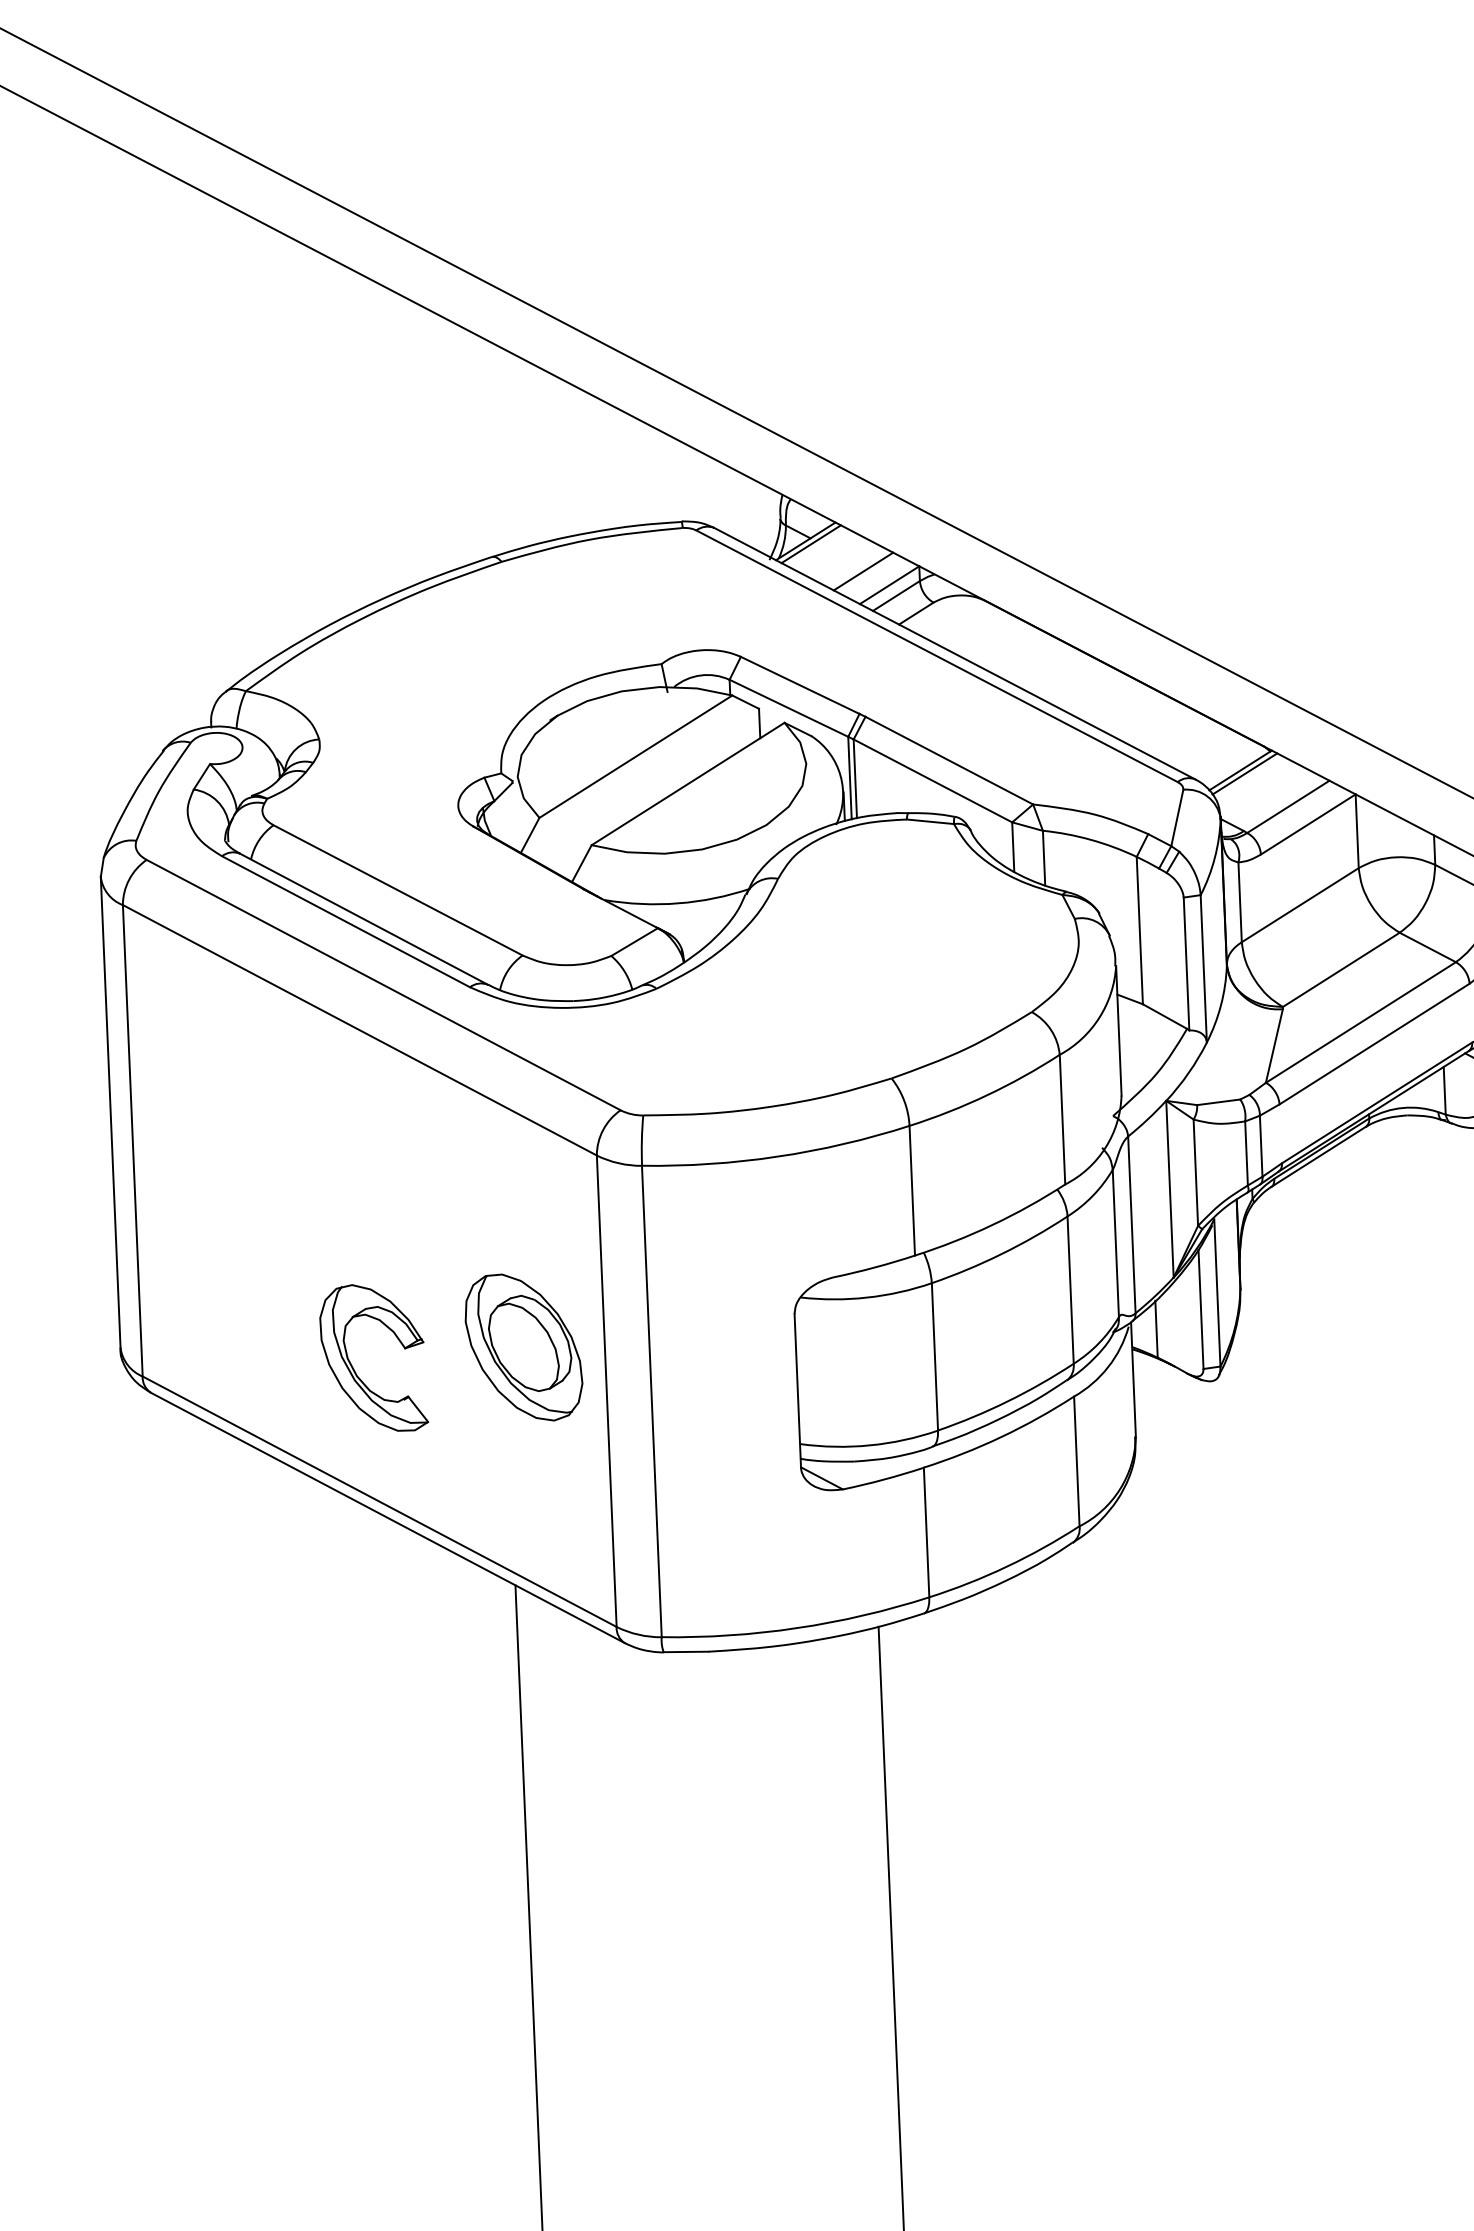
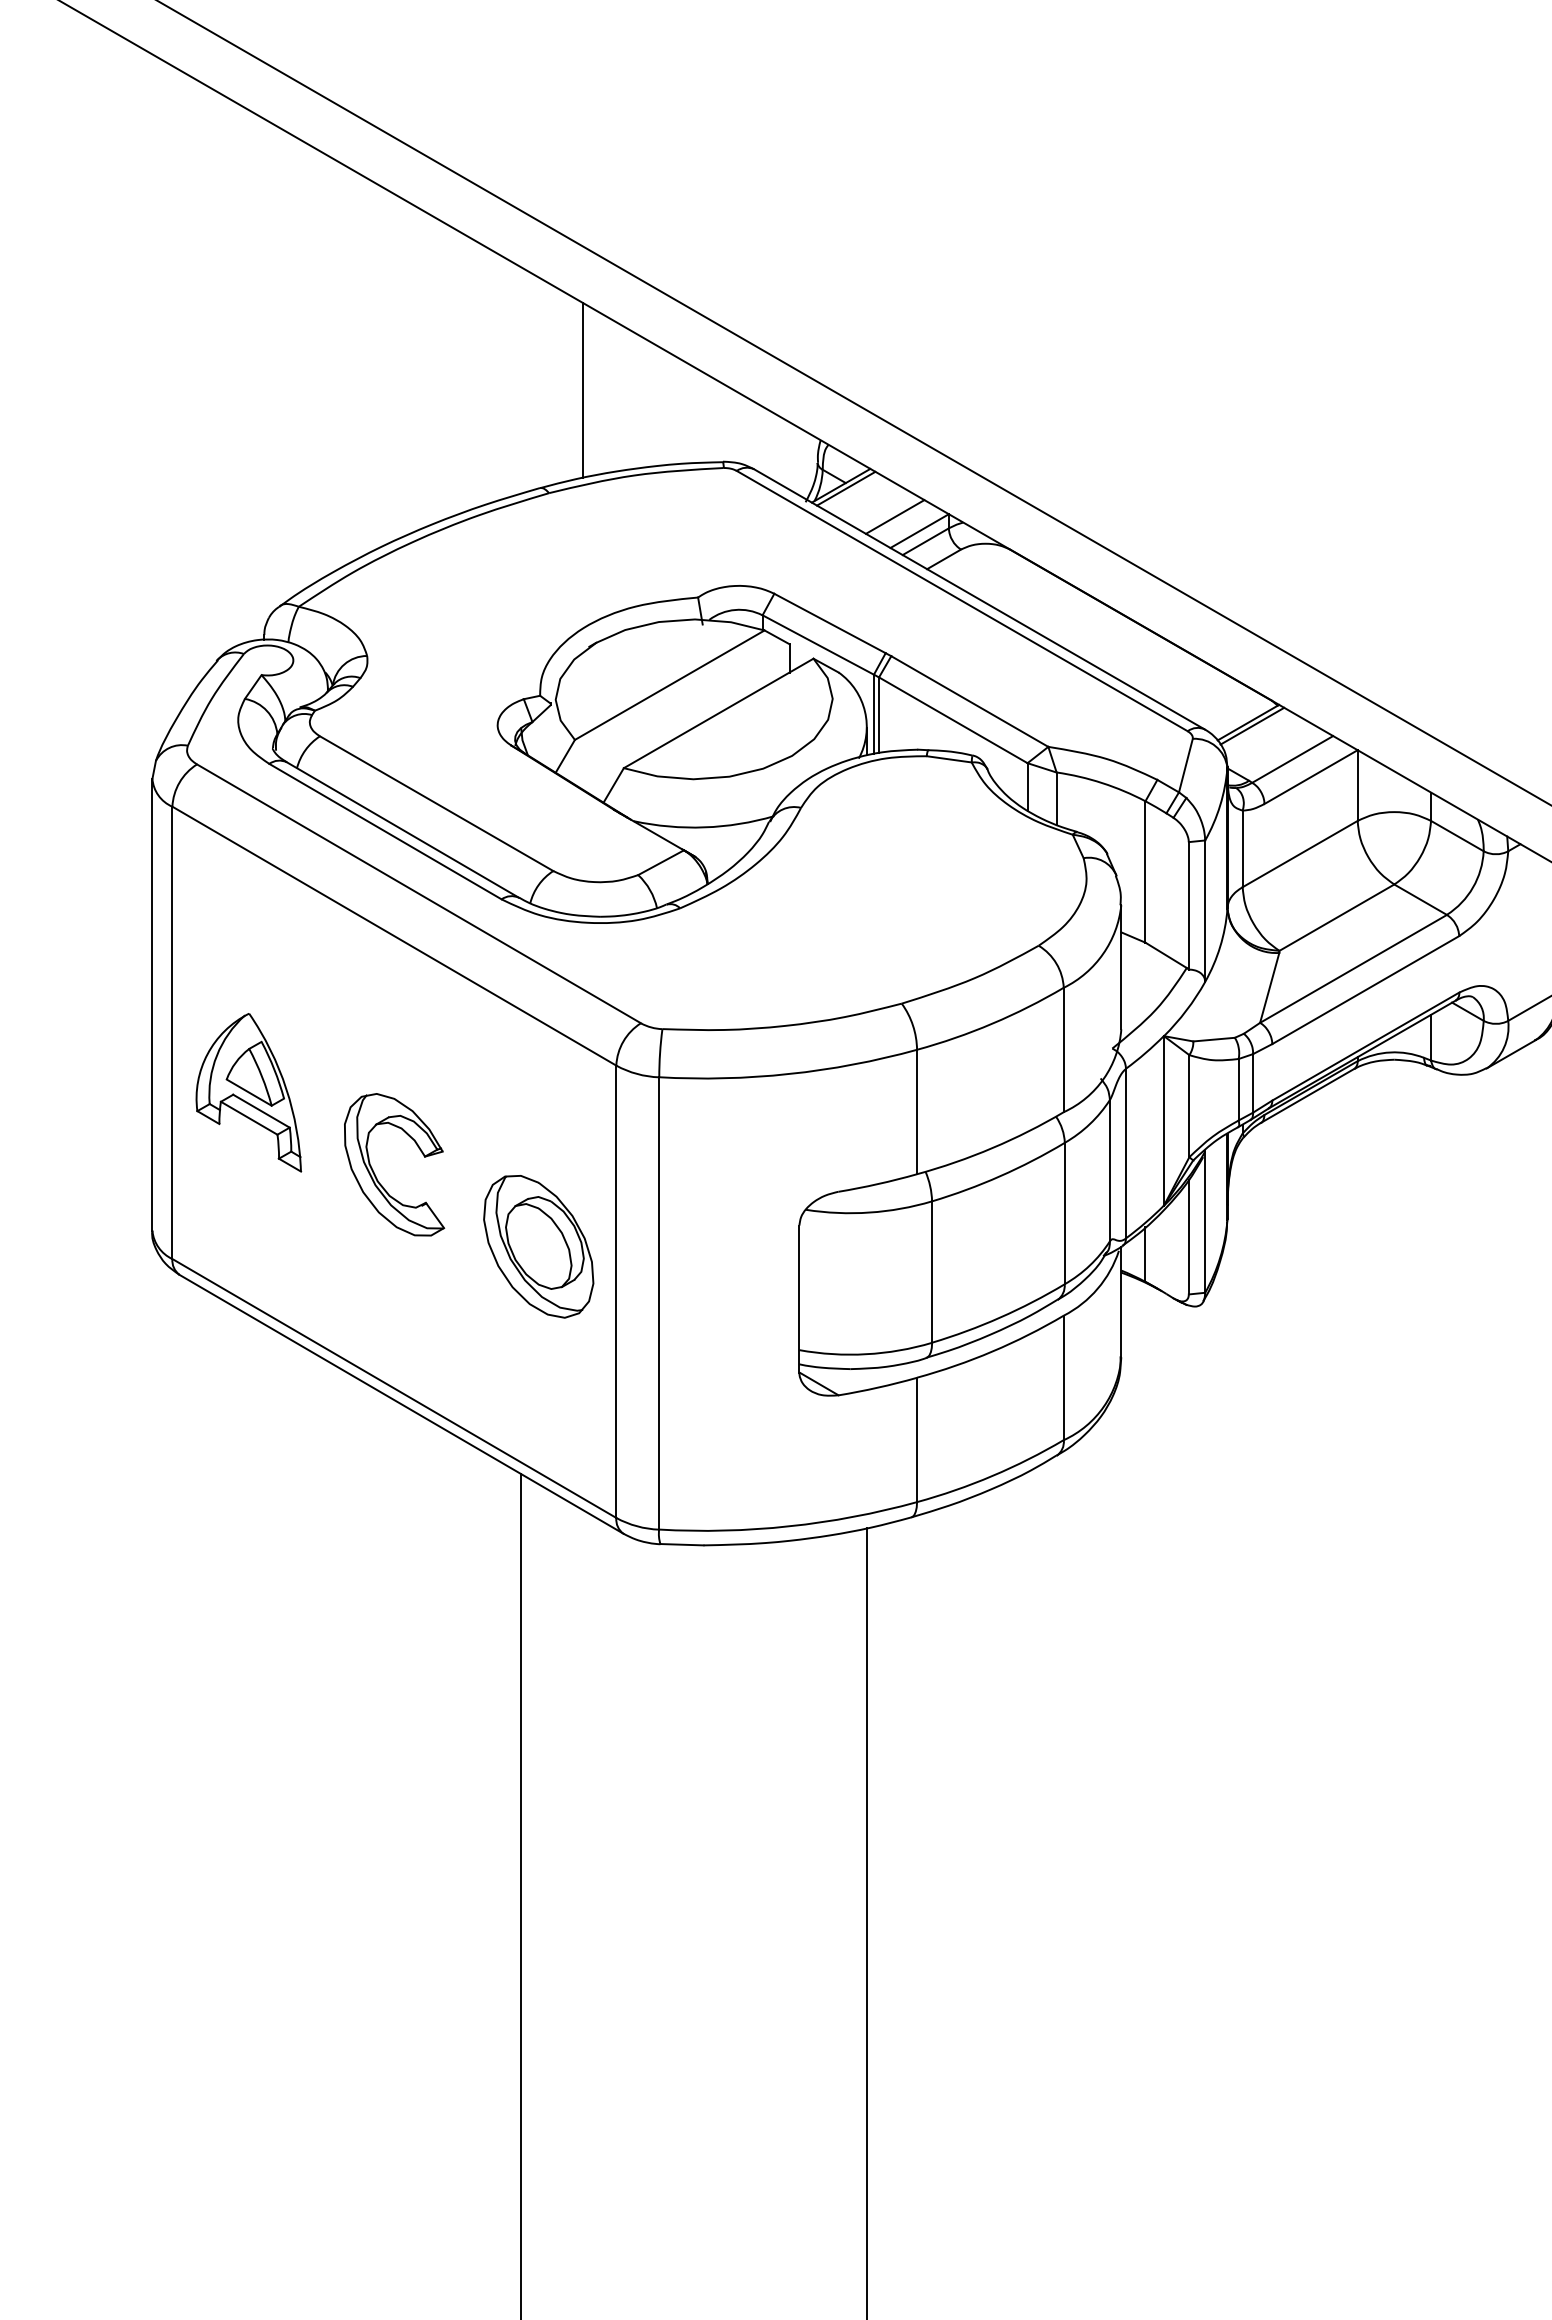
line: (533, 453) -> (583, 390), added
part: (214, 1199) -> (248, 1092), added
part: (353, 1366) -> (374, 1171), moved

